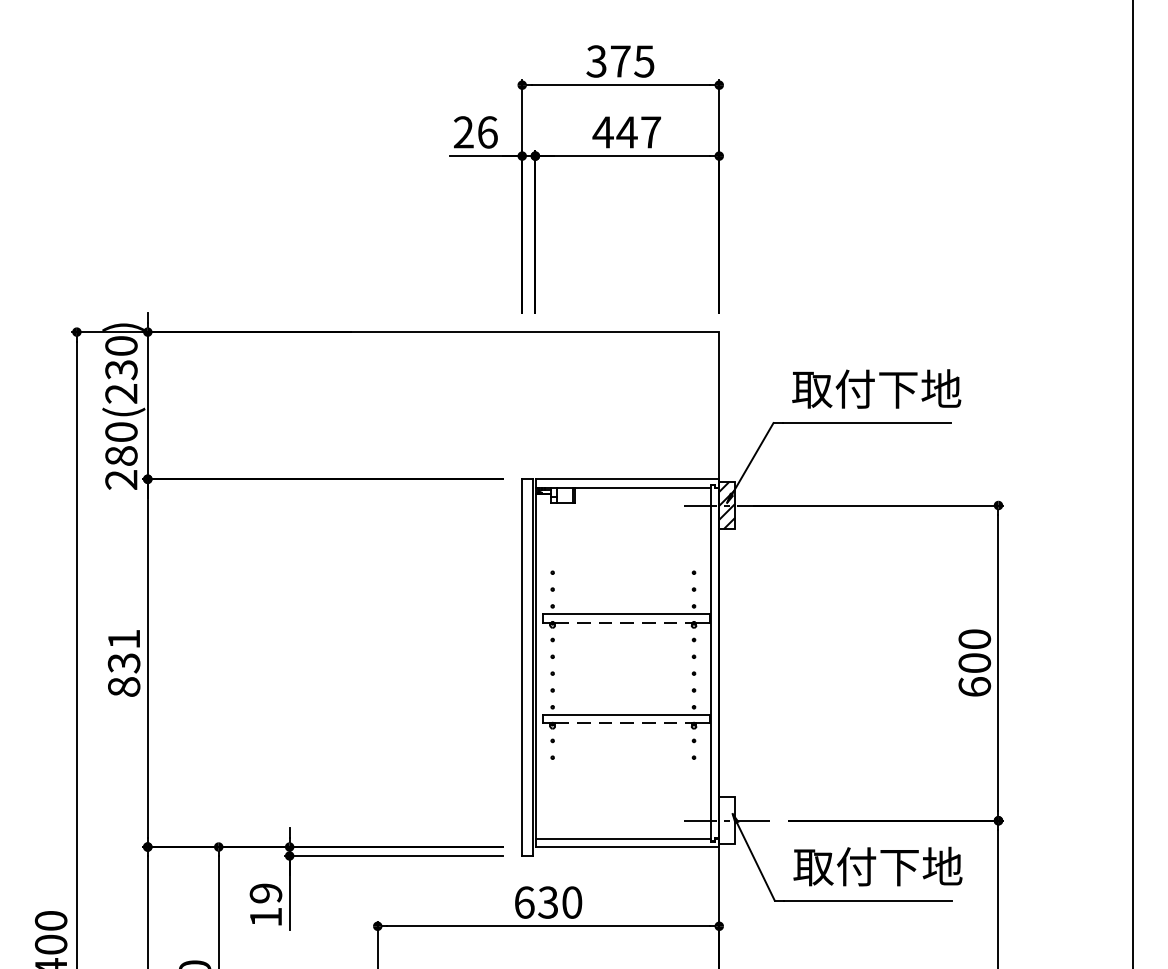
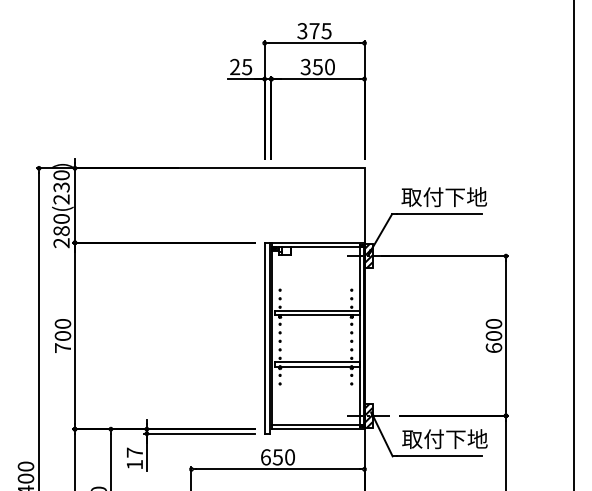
text: (488, 131) -> (247, 66), 26 -> 25
text: (626, 131) -> (317, 66), 447 -> 350
line: (622, 622) -> (315, 315), dashed -> solid
text: (123, 664) -> (62, 336), 831 -> 700
line: (622, 723) -> (315, 366), dashed -> solid
hatch: (727, 820) -> (368, 415), added
text: (265, 893) -> (134, 452), 19 -> 17
text: (547, 900) -> (277, 456), 630 -> 650

